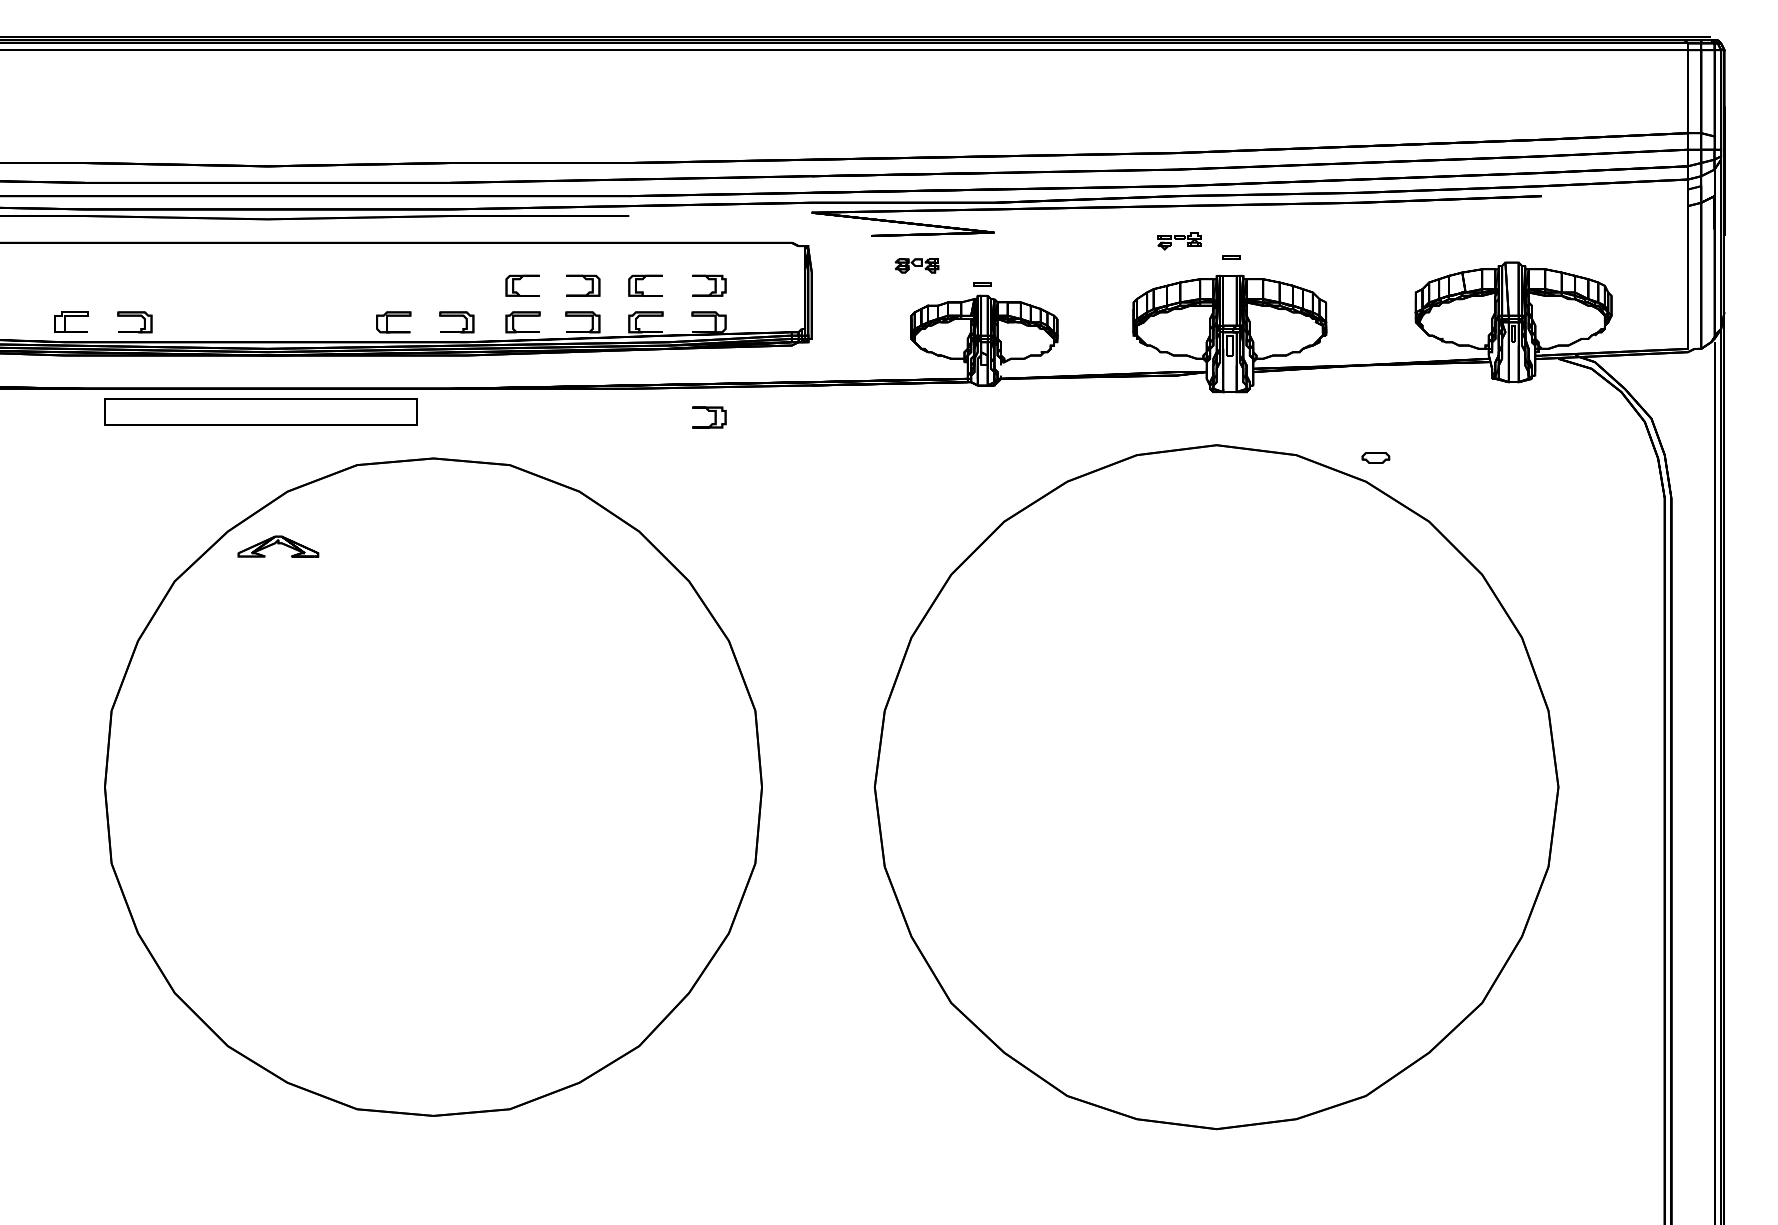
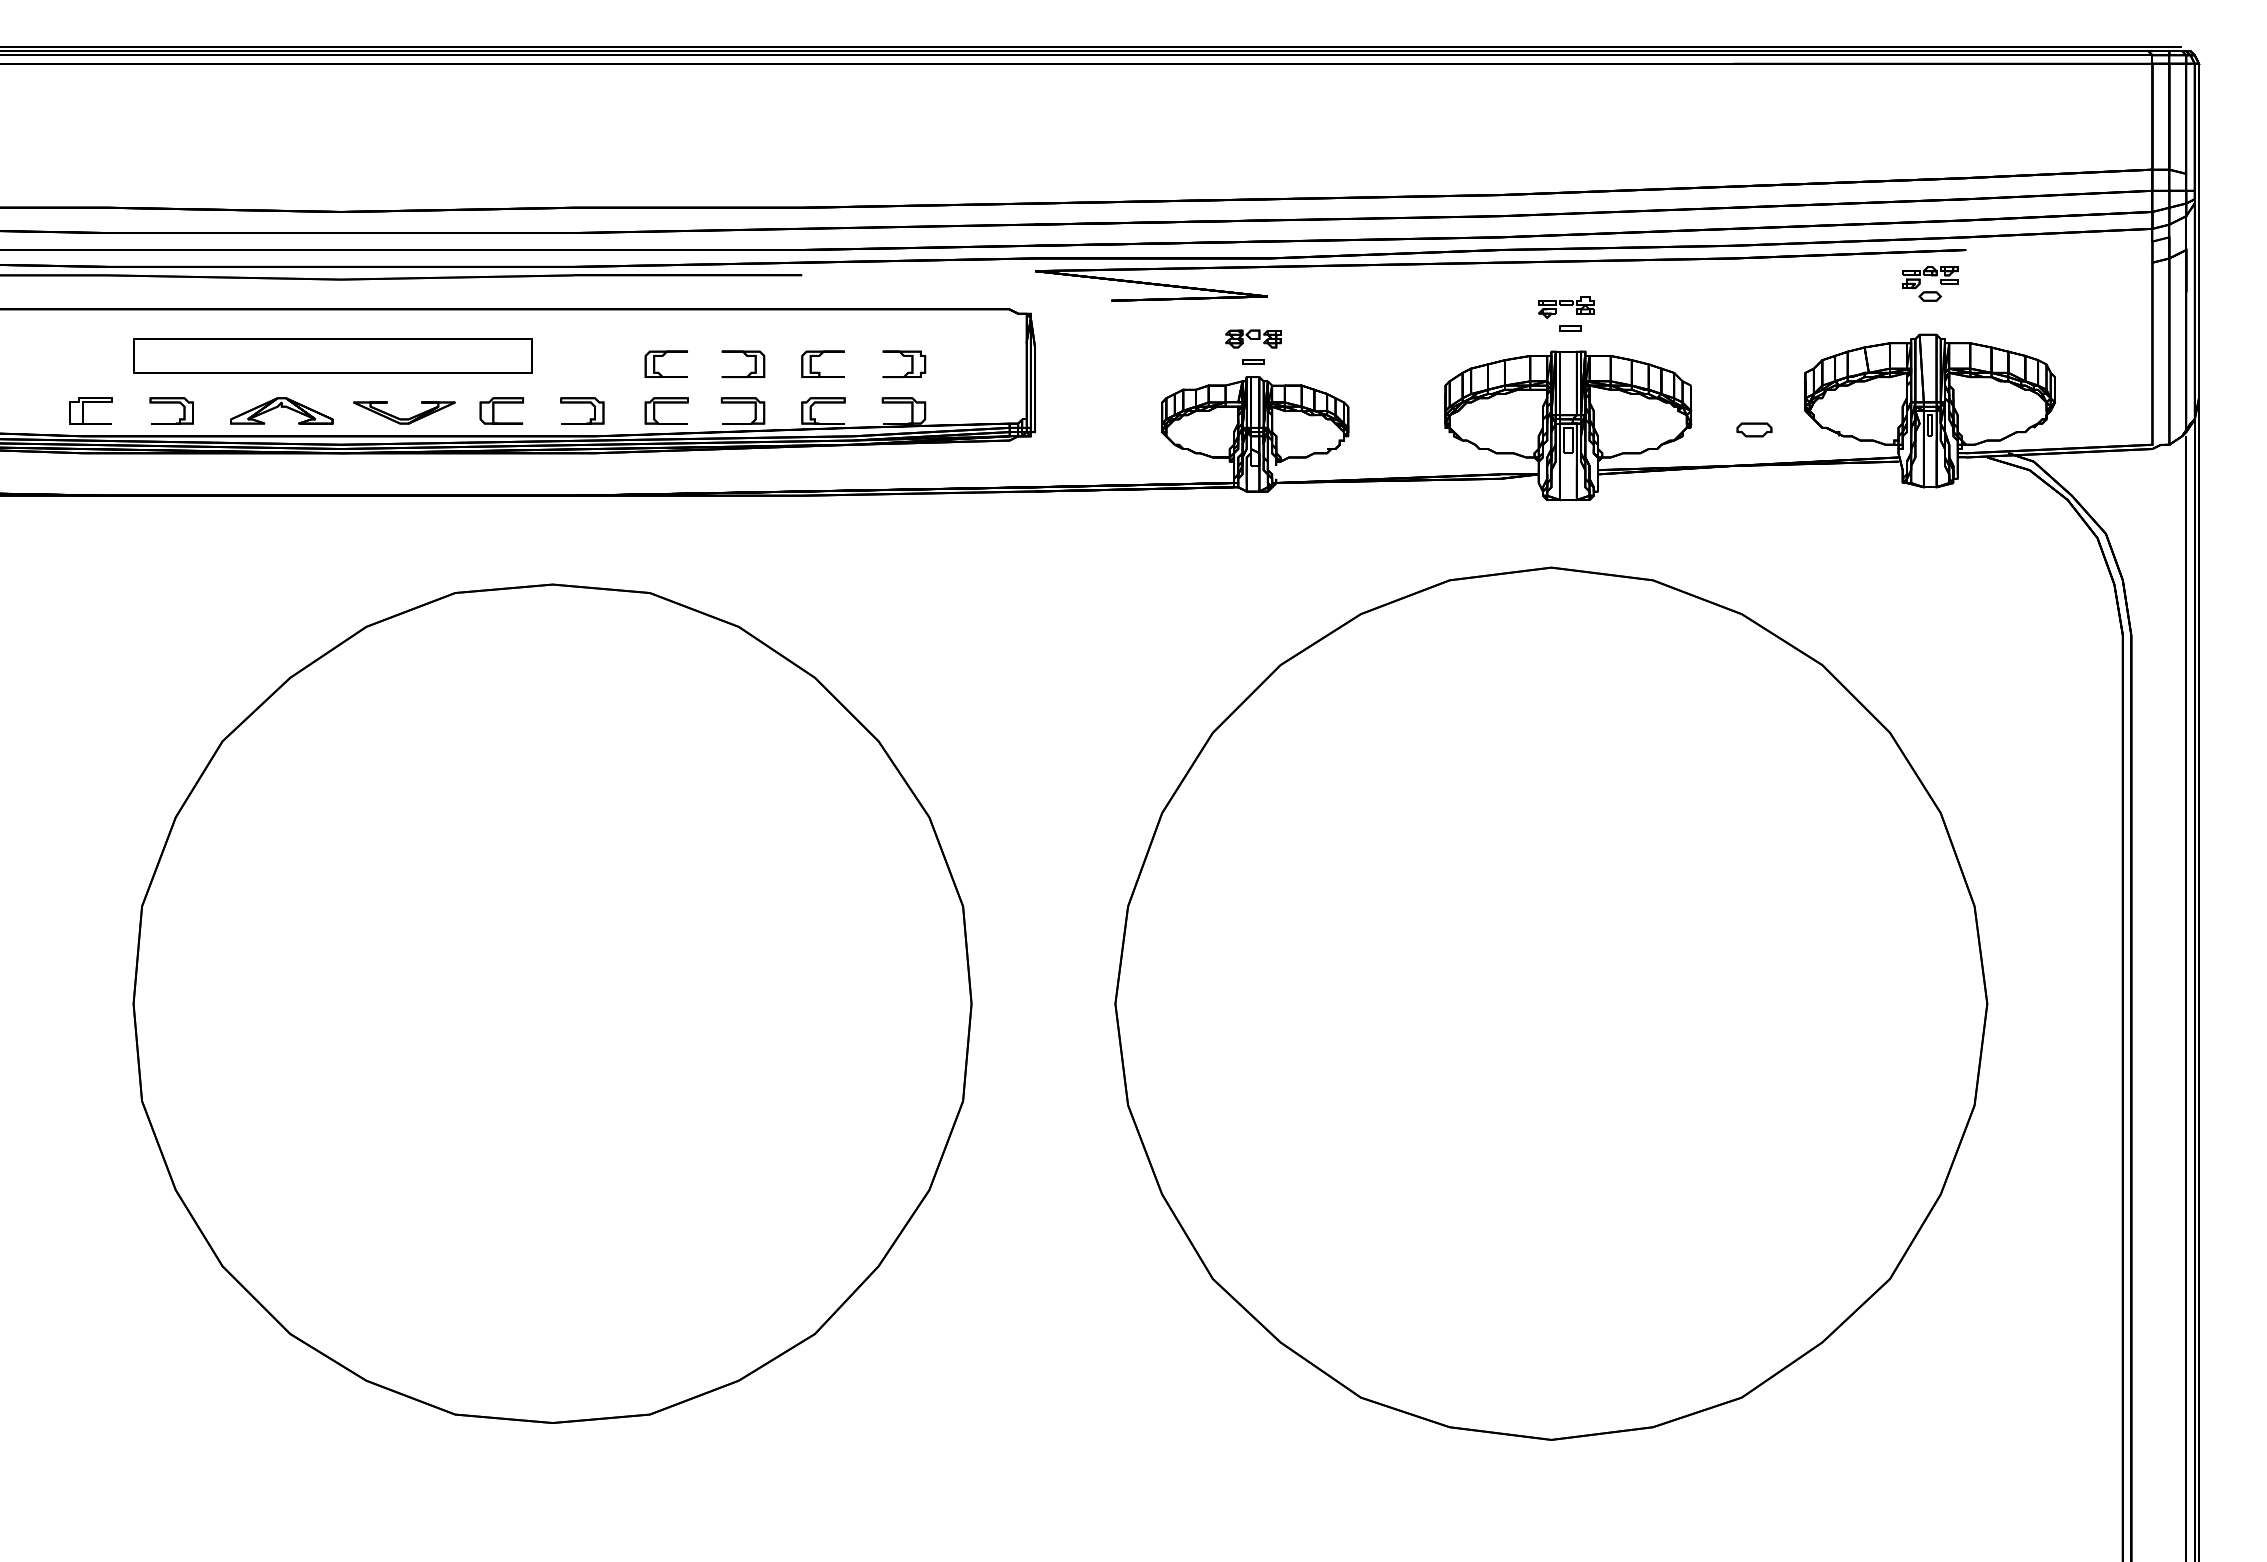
part: (1514, 216) -> (1931, 276), added
part: (1179, 241) -> (1566, 307), moved
part: (917, 265) -> (1253, 338), moved
part: (317, 323) -> (404, 412), added
part: (260, 411) -> (332, 355), moved
part: (714, 417) -> (911, 532), removed
part: (1375, 457) -> (1754, 429), moved
part: (278, 546) -> (281, 410), moved

